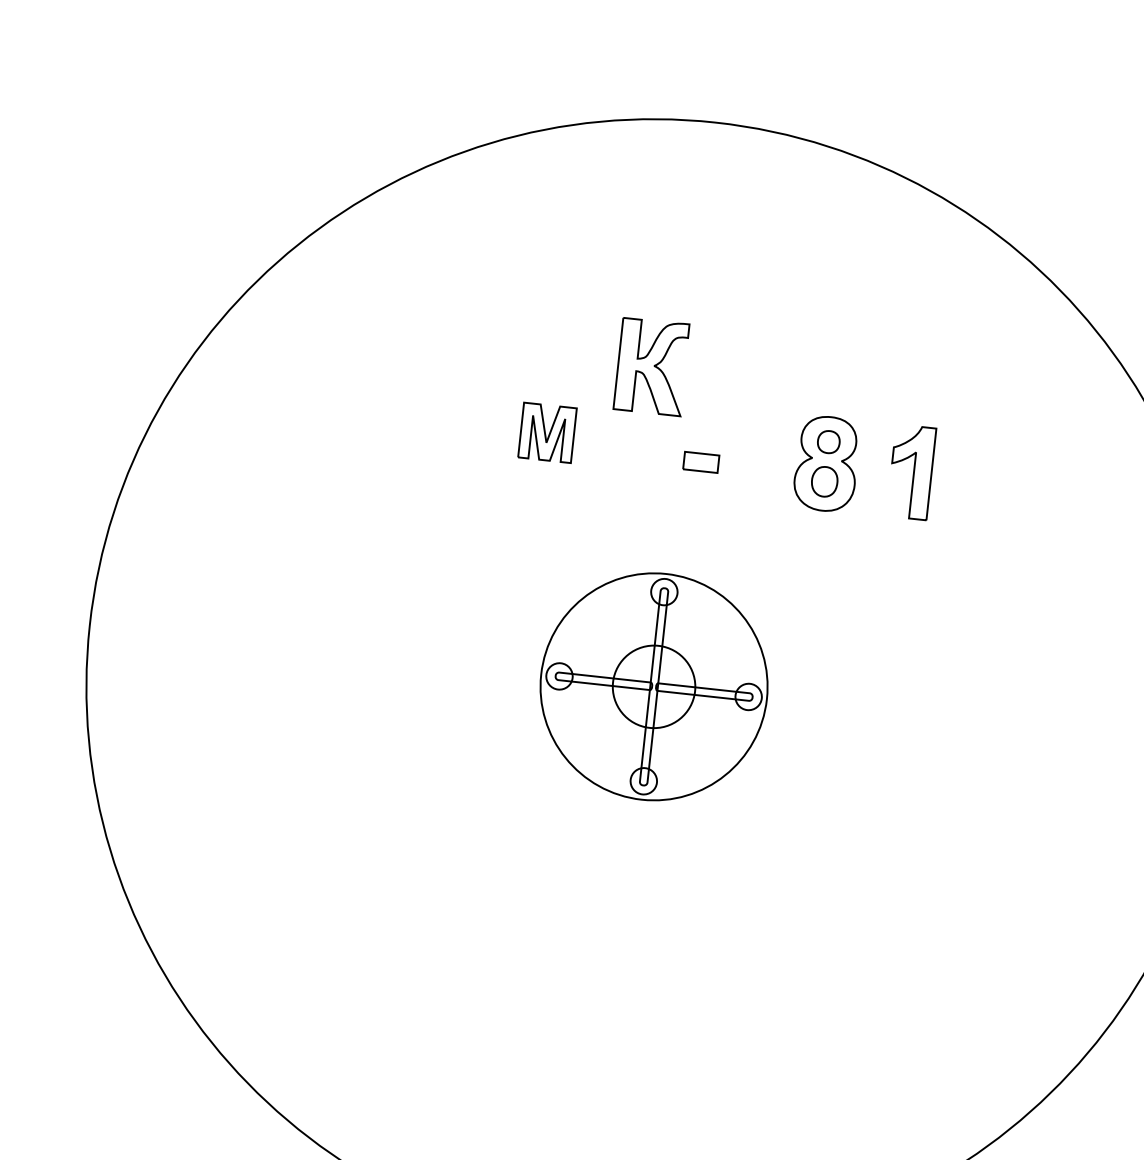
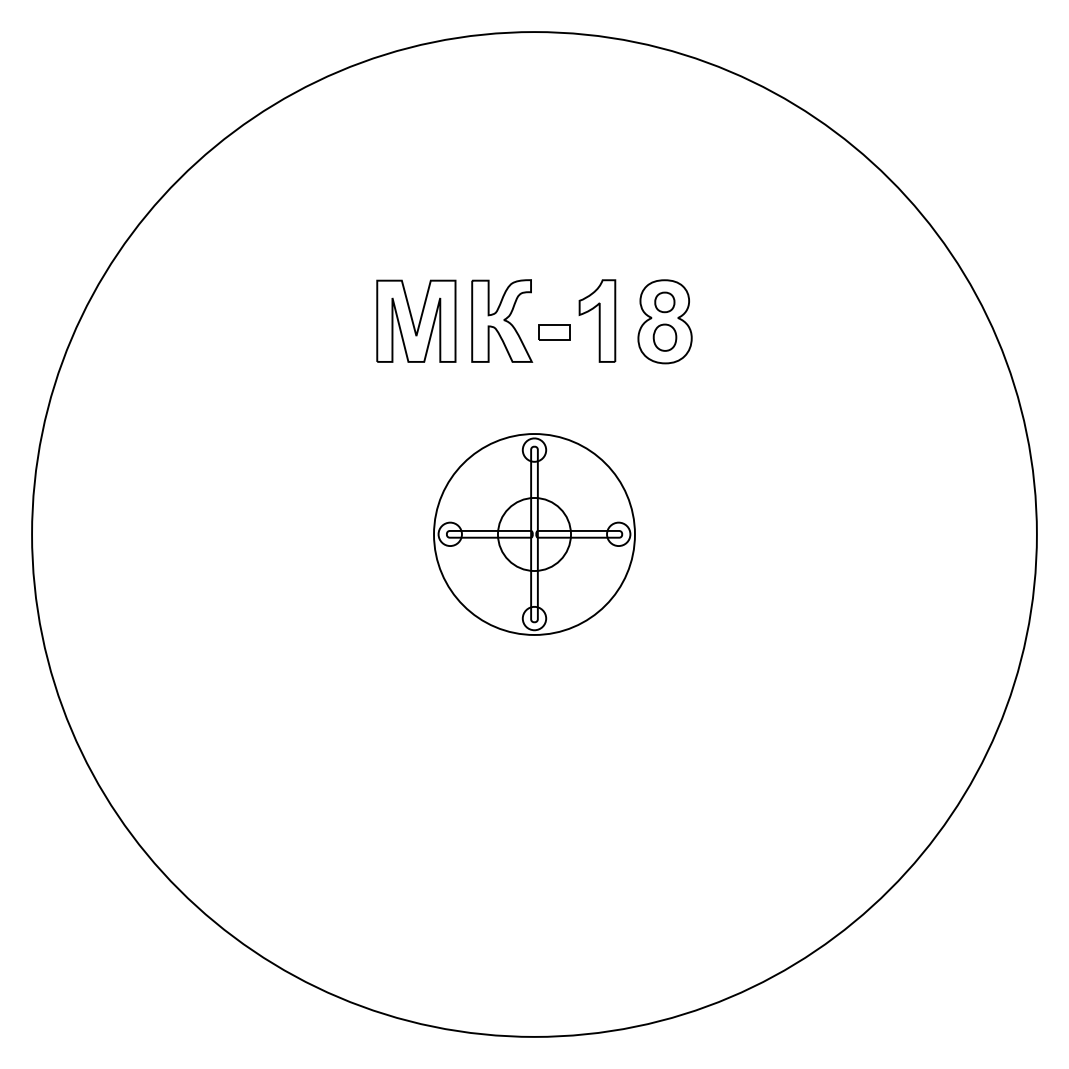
part: (652, 366) -> (502, 320), moved
part: (547, 432) -> (416, 320), size x1.67
part: (911, 471) -> (597, 320), moved

